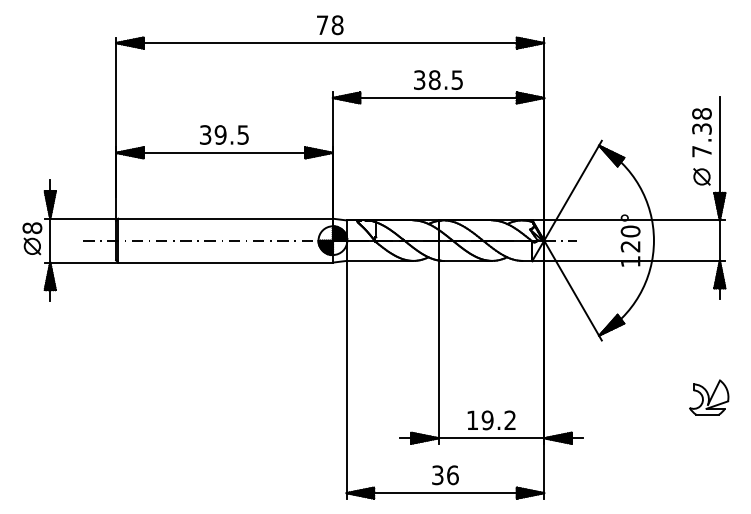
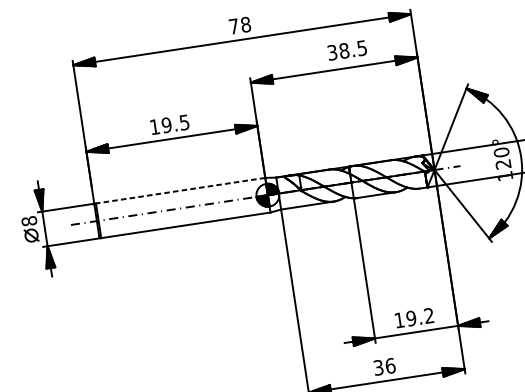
text: (438, 79) -> (347, 49), moved
text: (205, 134) -> (154, 126), 39.5 -> 19.5
line: (225, 218) -> (180, 190), solid -> dashed

